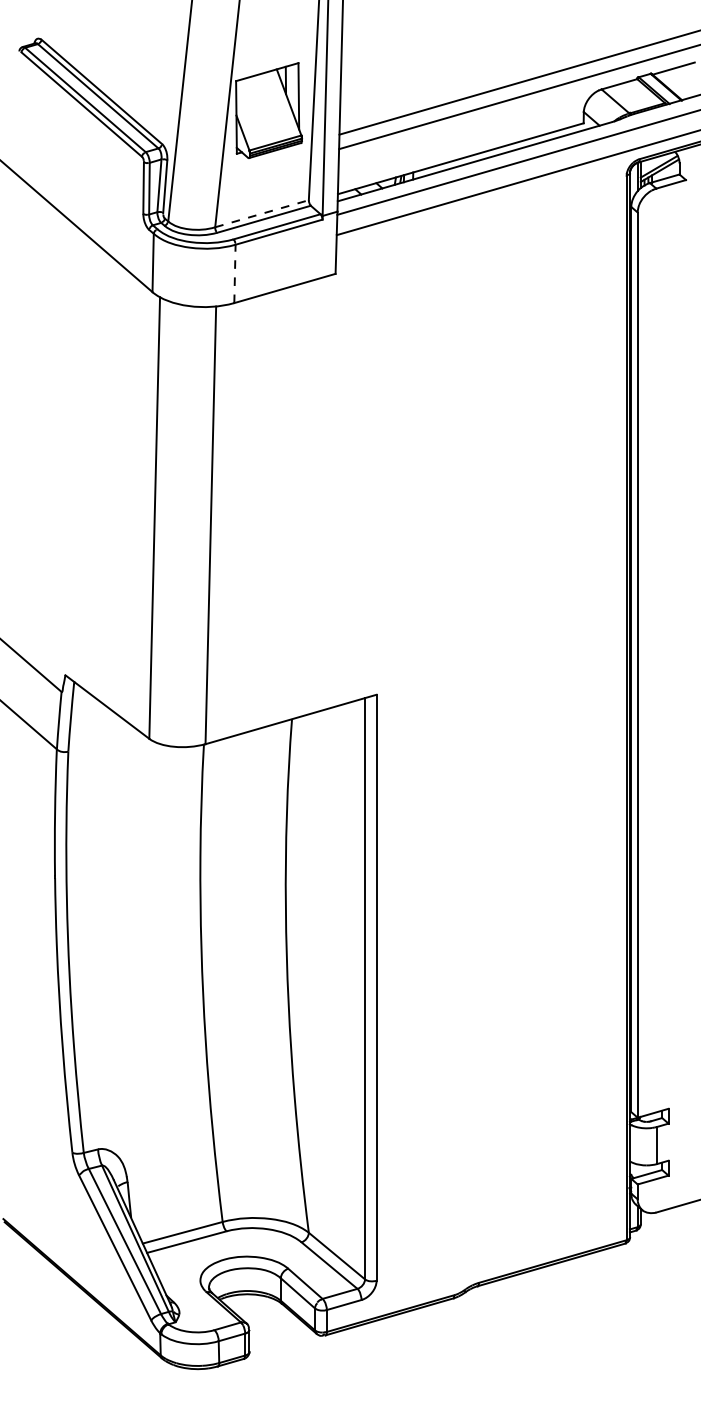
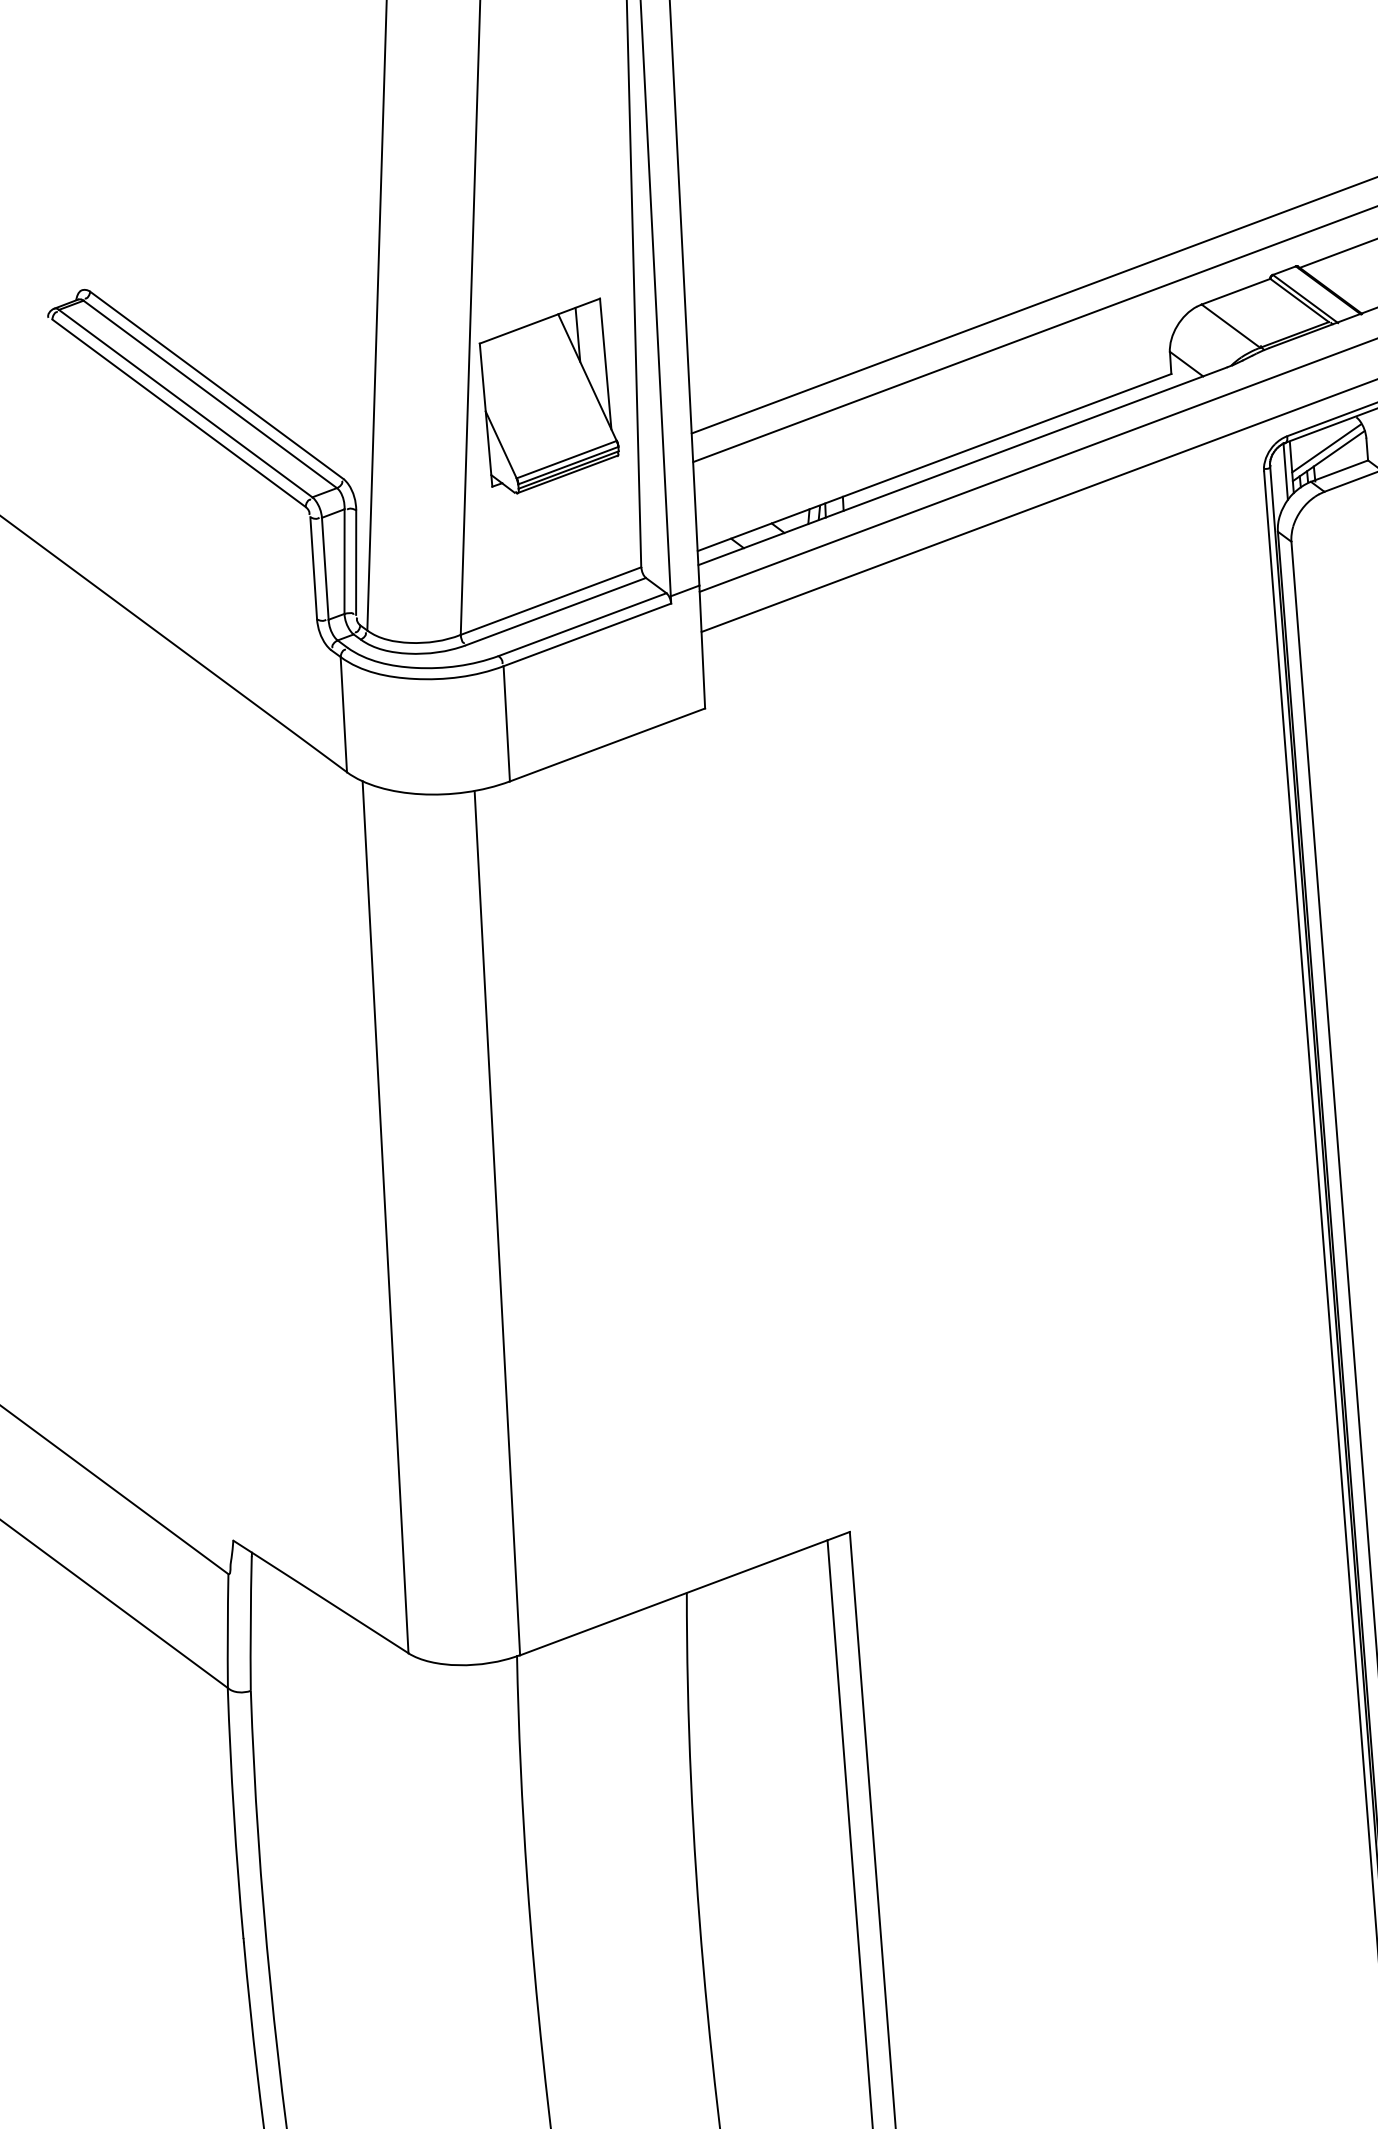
line: (262, 213) -> (551, 600), dashed -> solid
line: (234, 273) -> (505, 723), dashed -> solid

